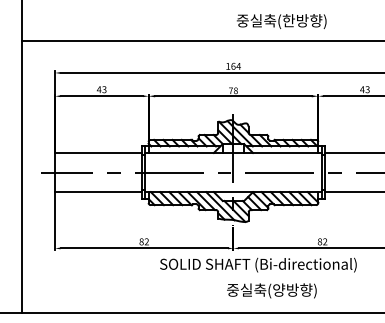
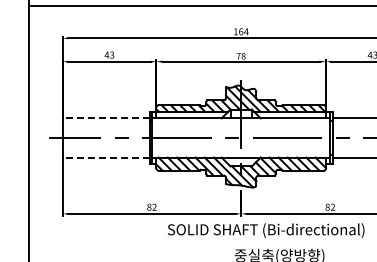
line: (98, 152) -> (106, 117), solid -> dashed
line: (98, 192) -> (106, 157), solid -> dashed

